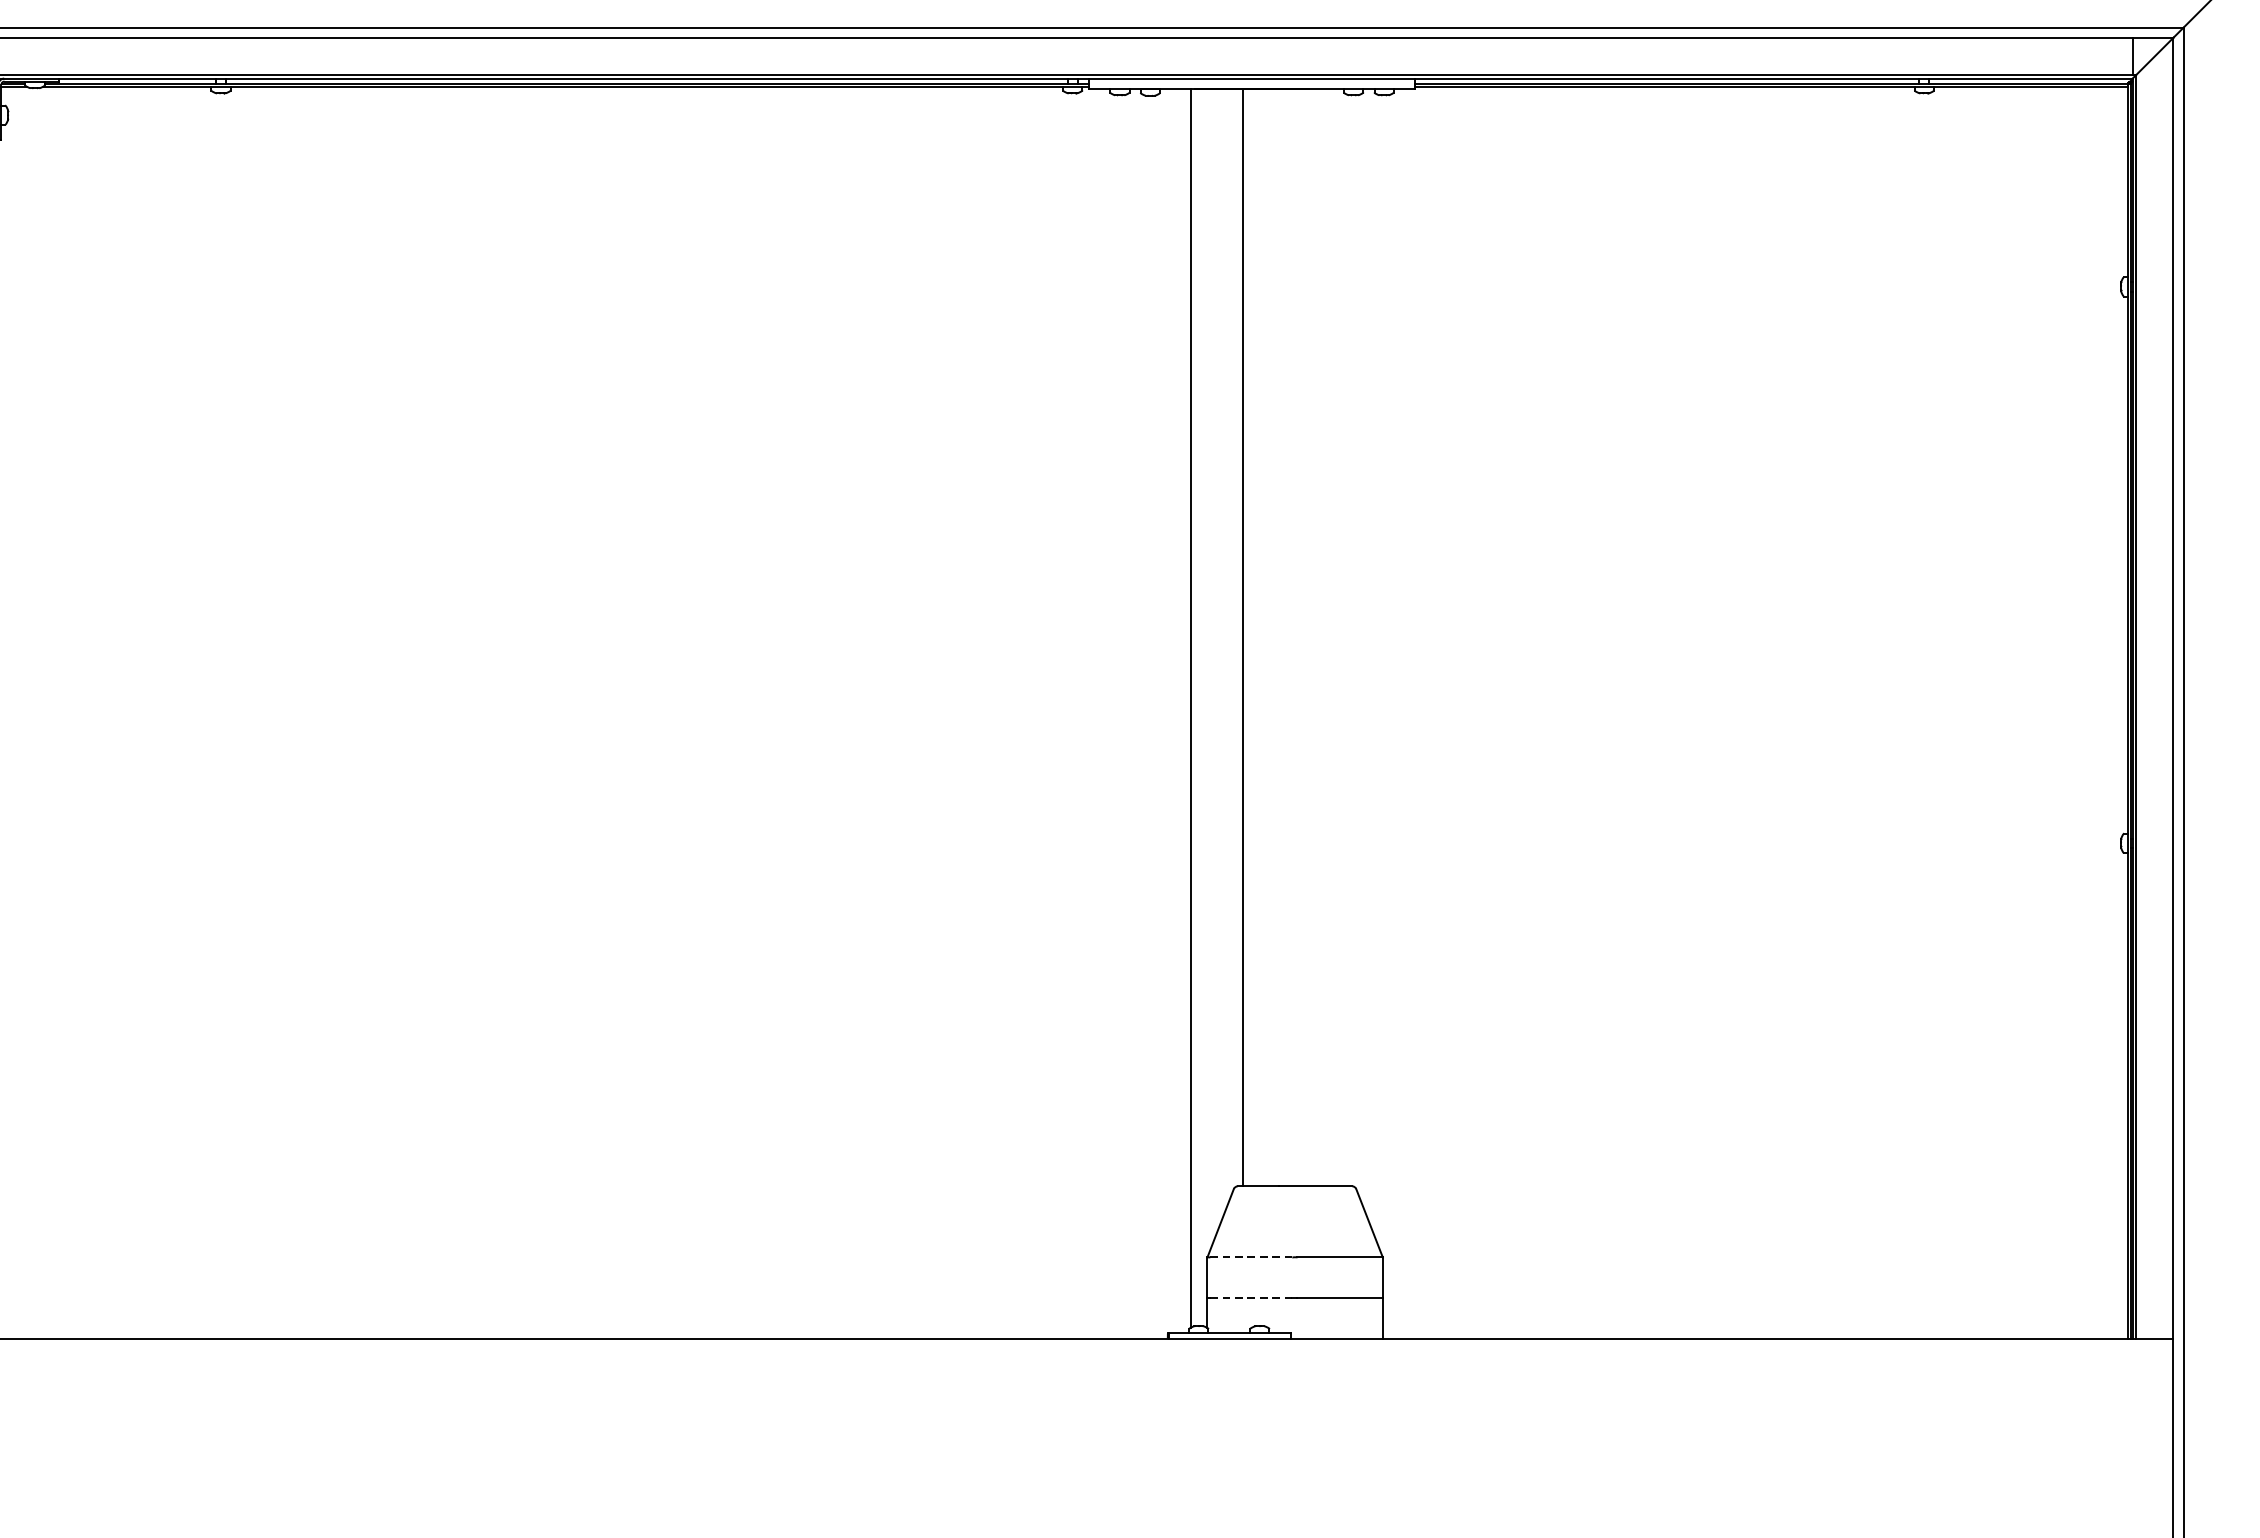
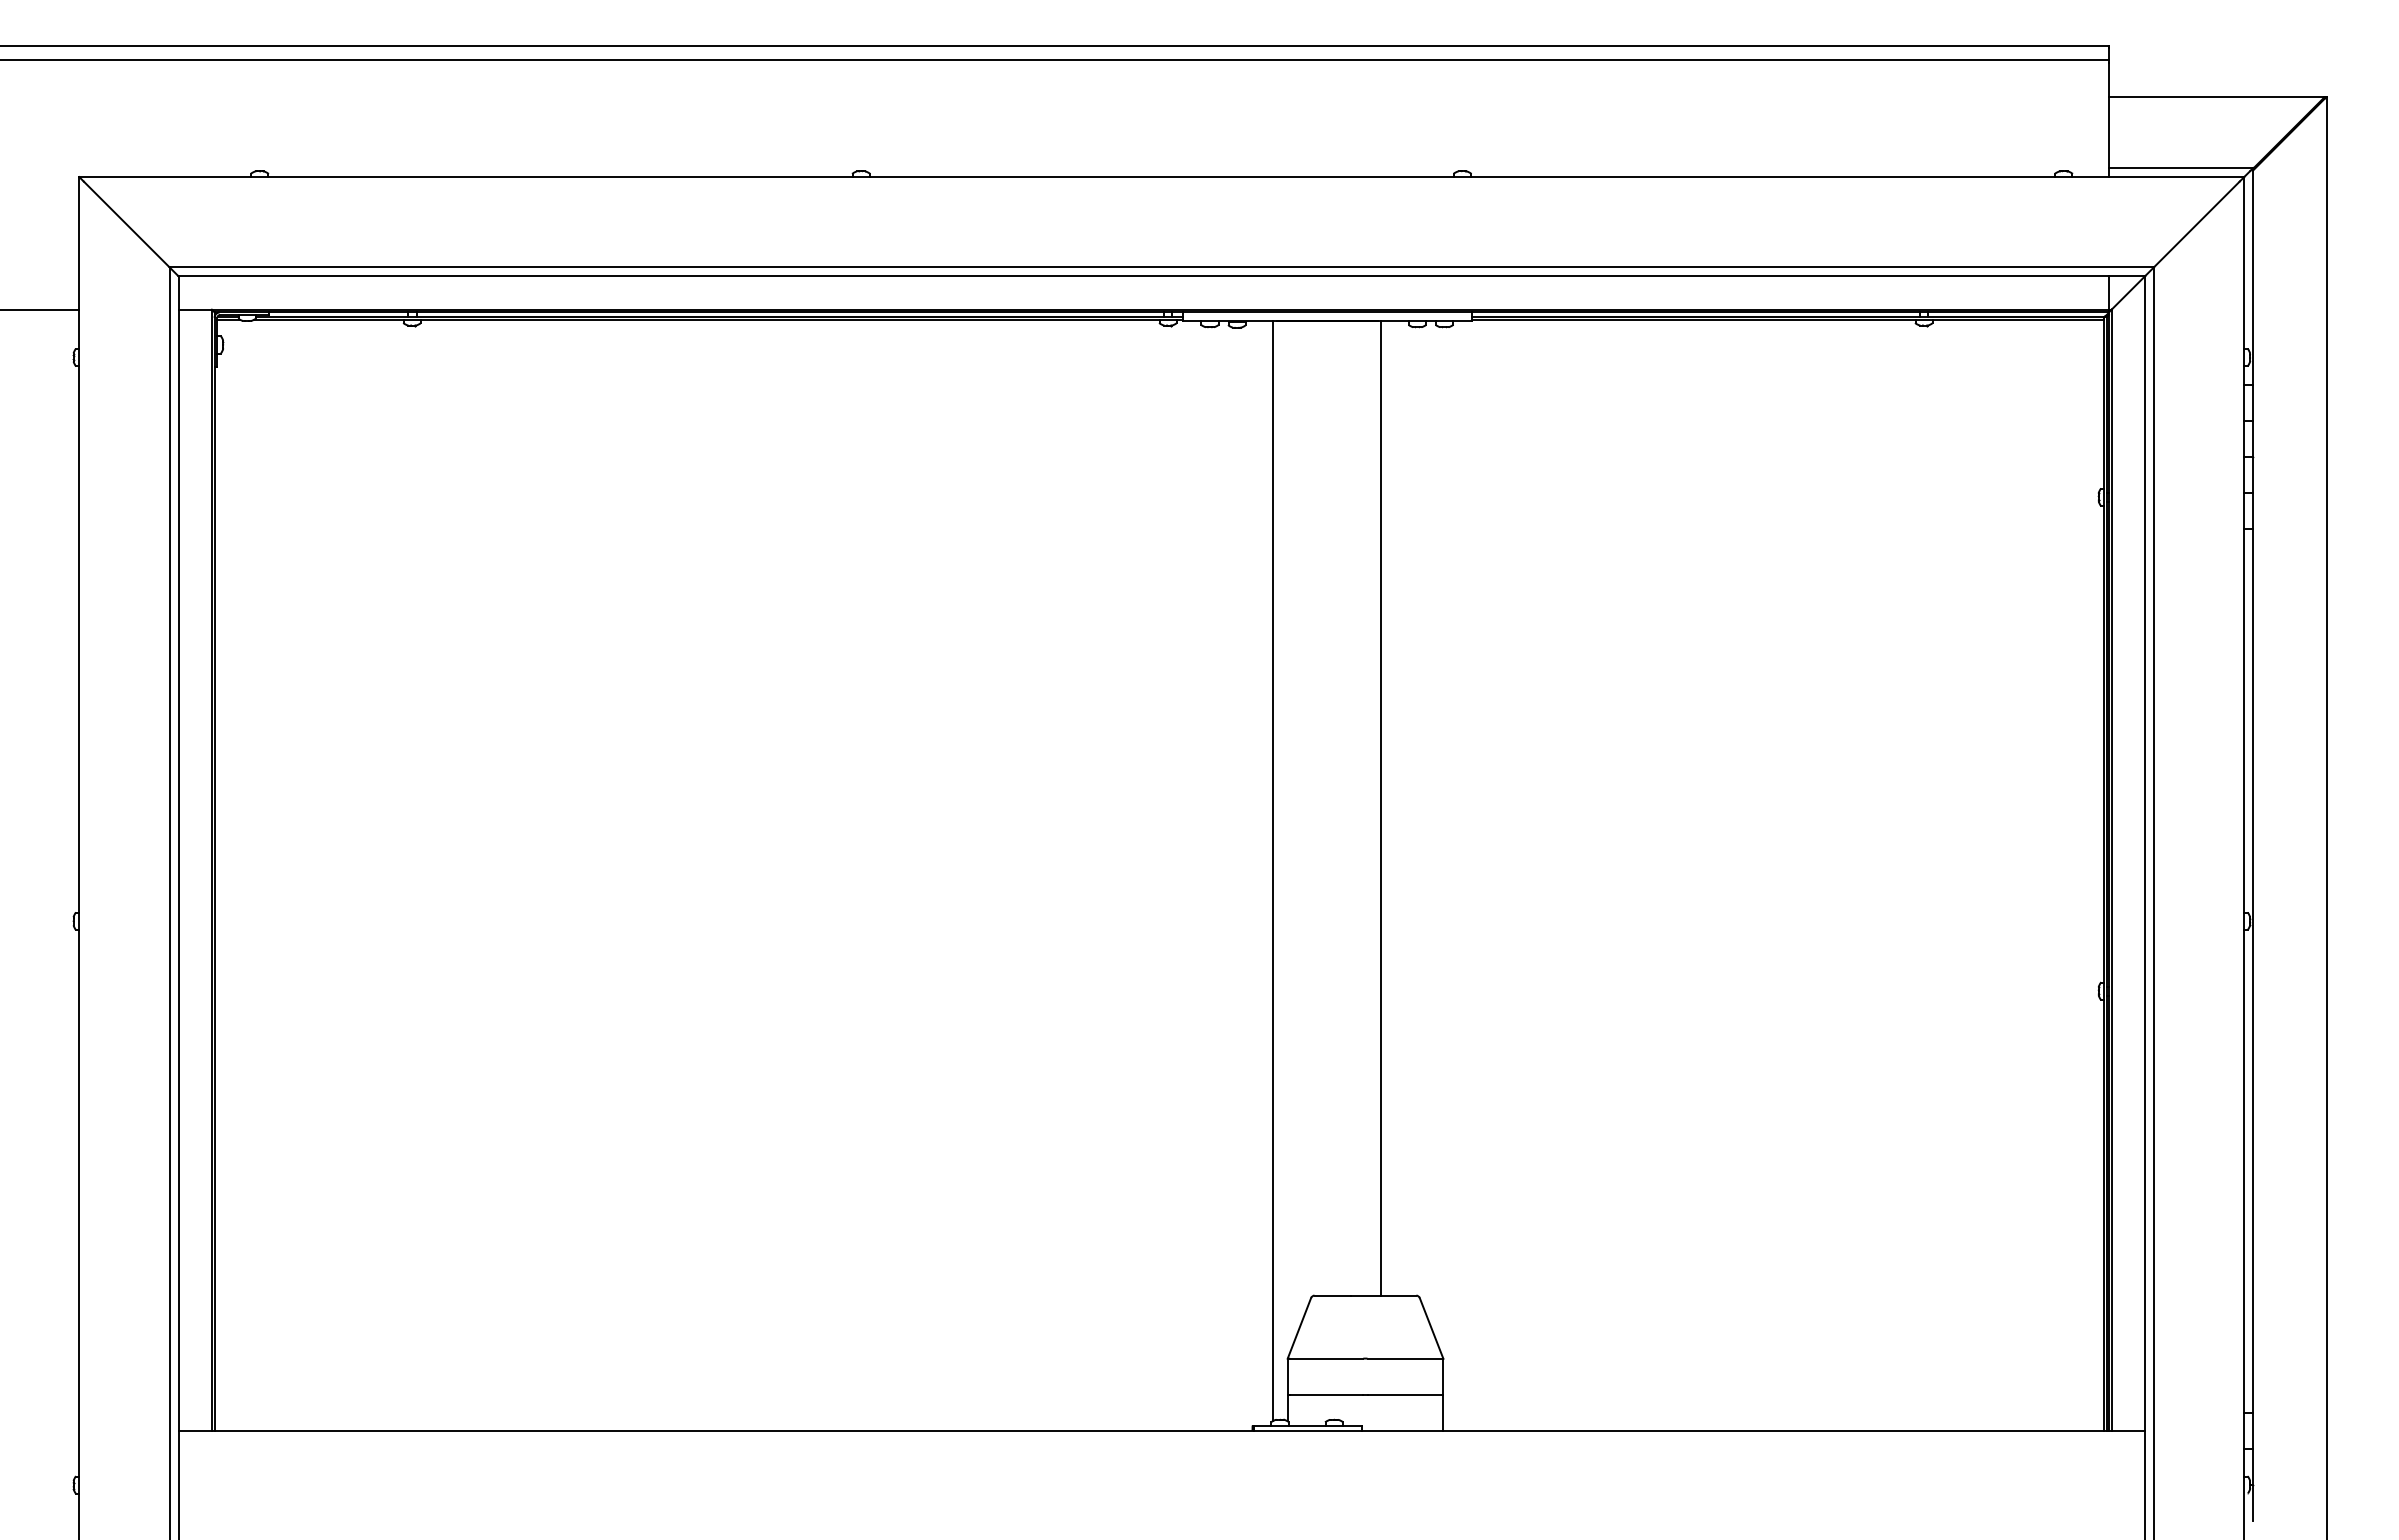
line: (1243, 637) -> (1381, 808), moved
line: (1251, 1257) -> (1326, 1358), dashed -> solid
line: (1251, 1297) -> (1326, 1394), dashed -> solid

